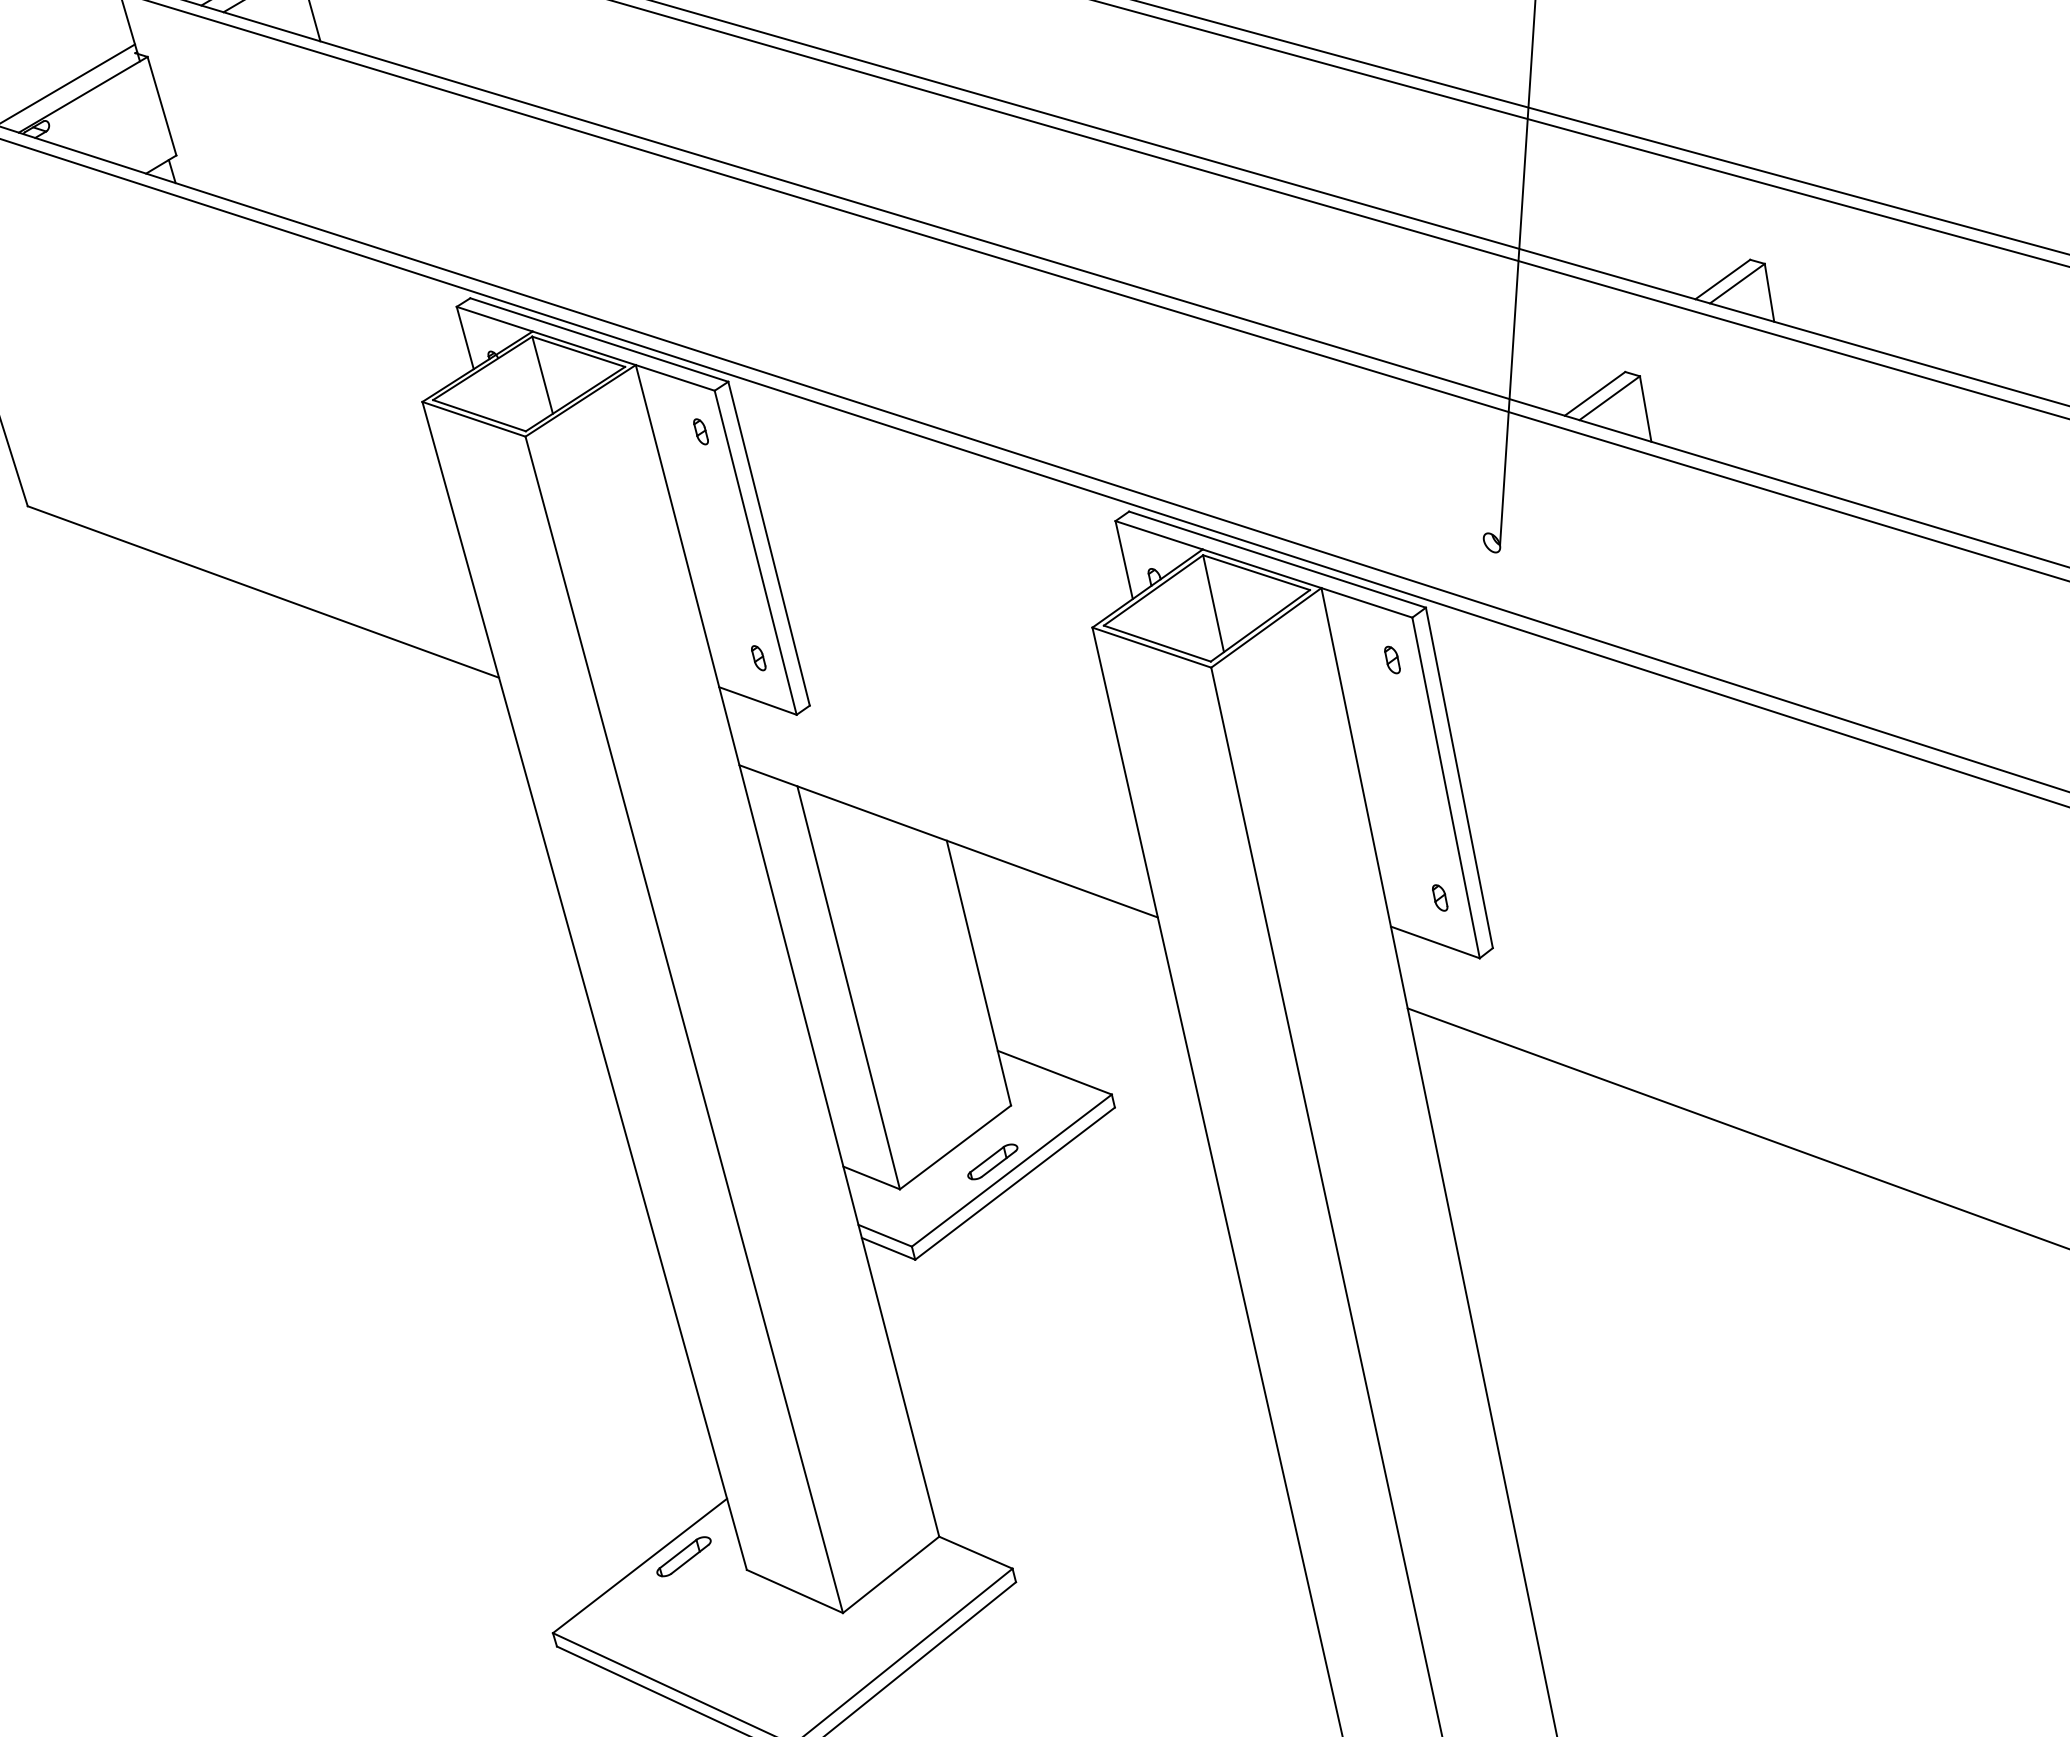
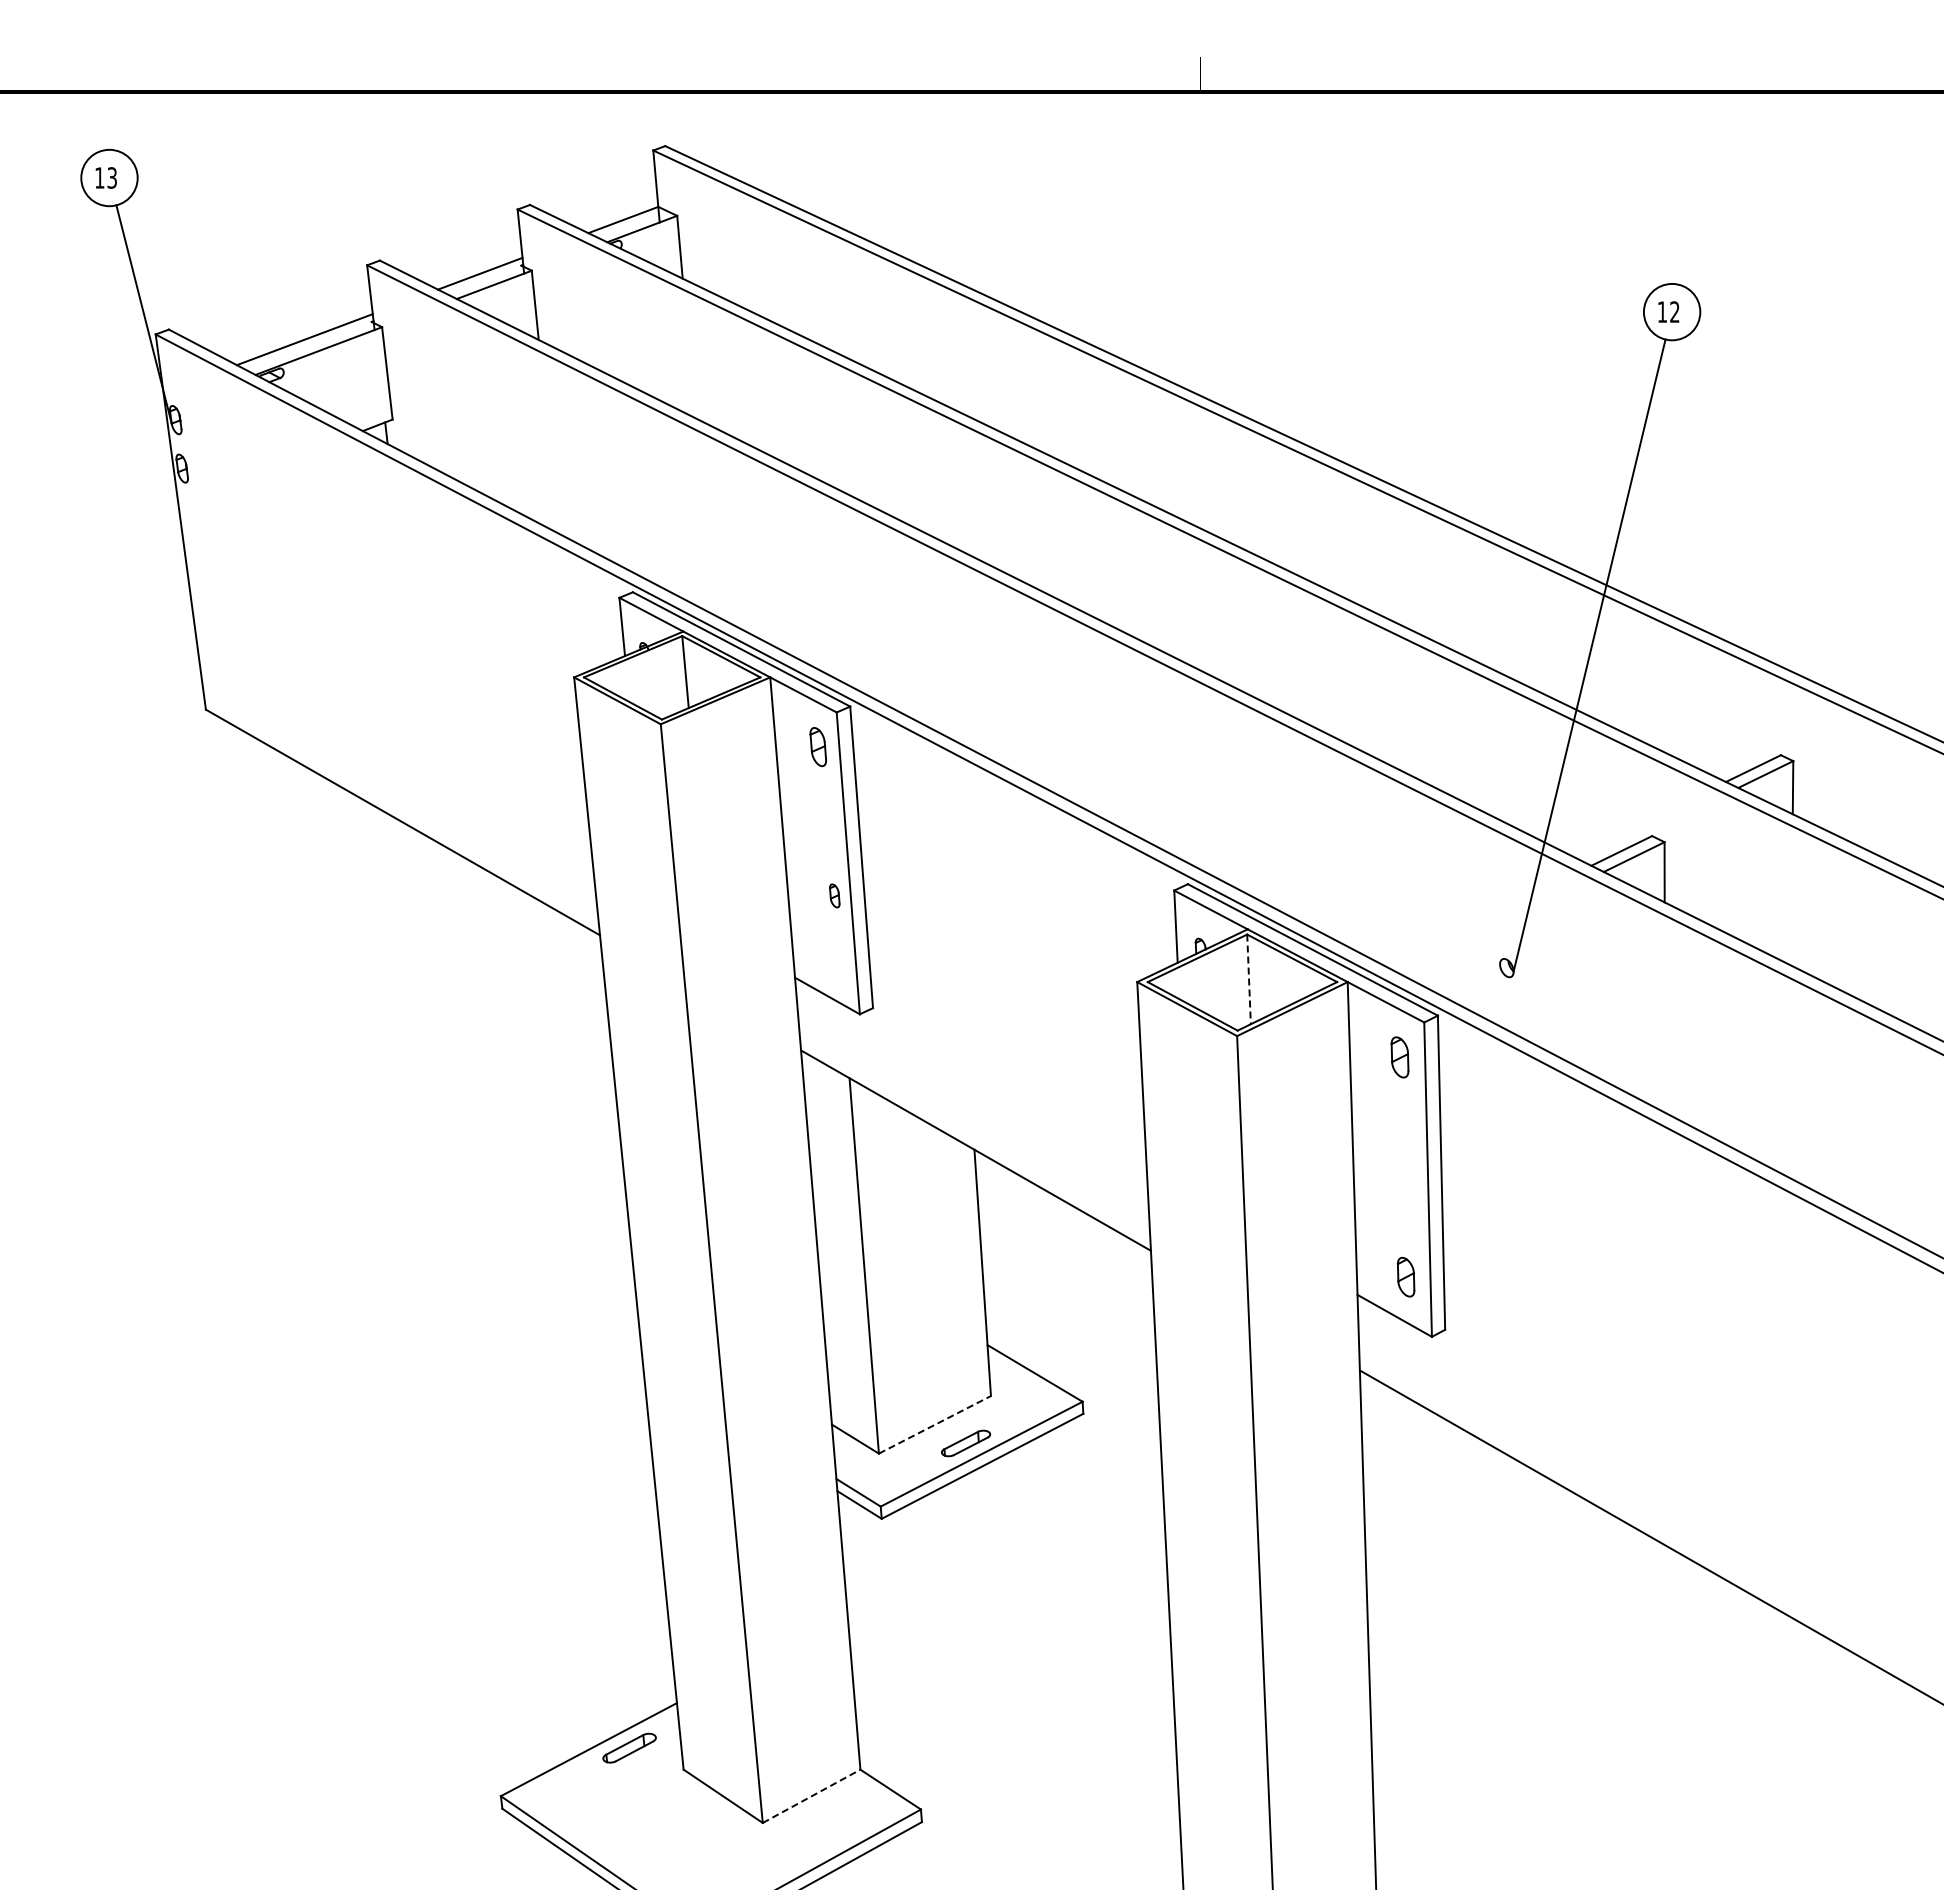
part: (700, 431) -> (817, 746), size x1.6
line: (1214, 603) -> (1249, 979), solid -> dashed
part: (758, 657) -> (834, 895), moved
part: (1391, 659) -> (1399, 1056), size x1.6
part: (1439, 897) -> (1405, 1276), size x1.6
line: (954, 1147) -> (934, 1424), solid -> dashed
line: (891, 1575) -> (811, 1796), solid -> dashed

